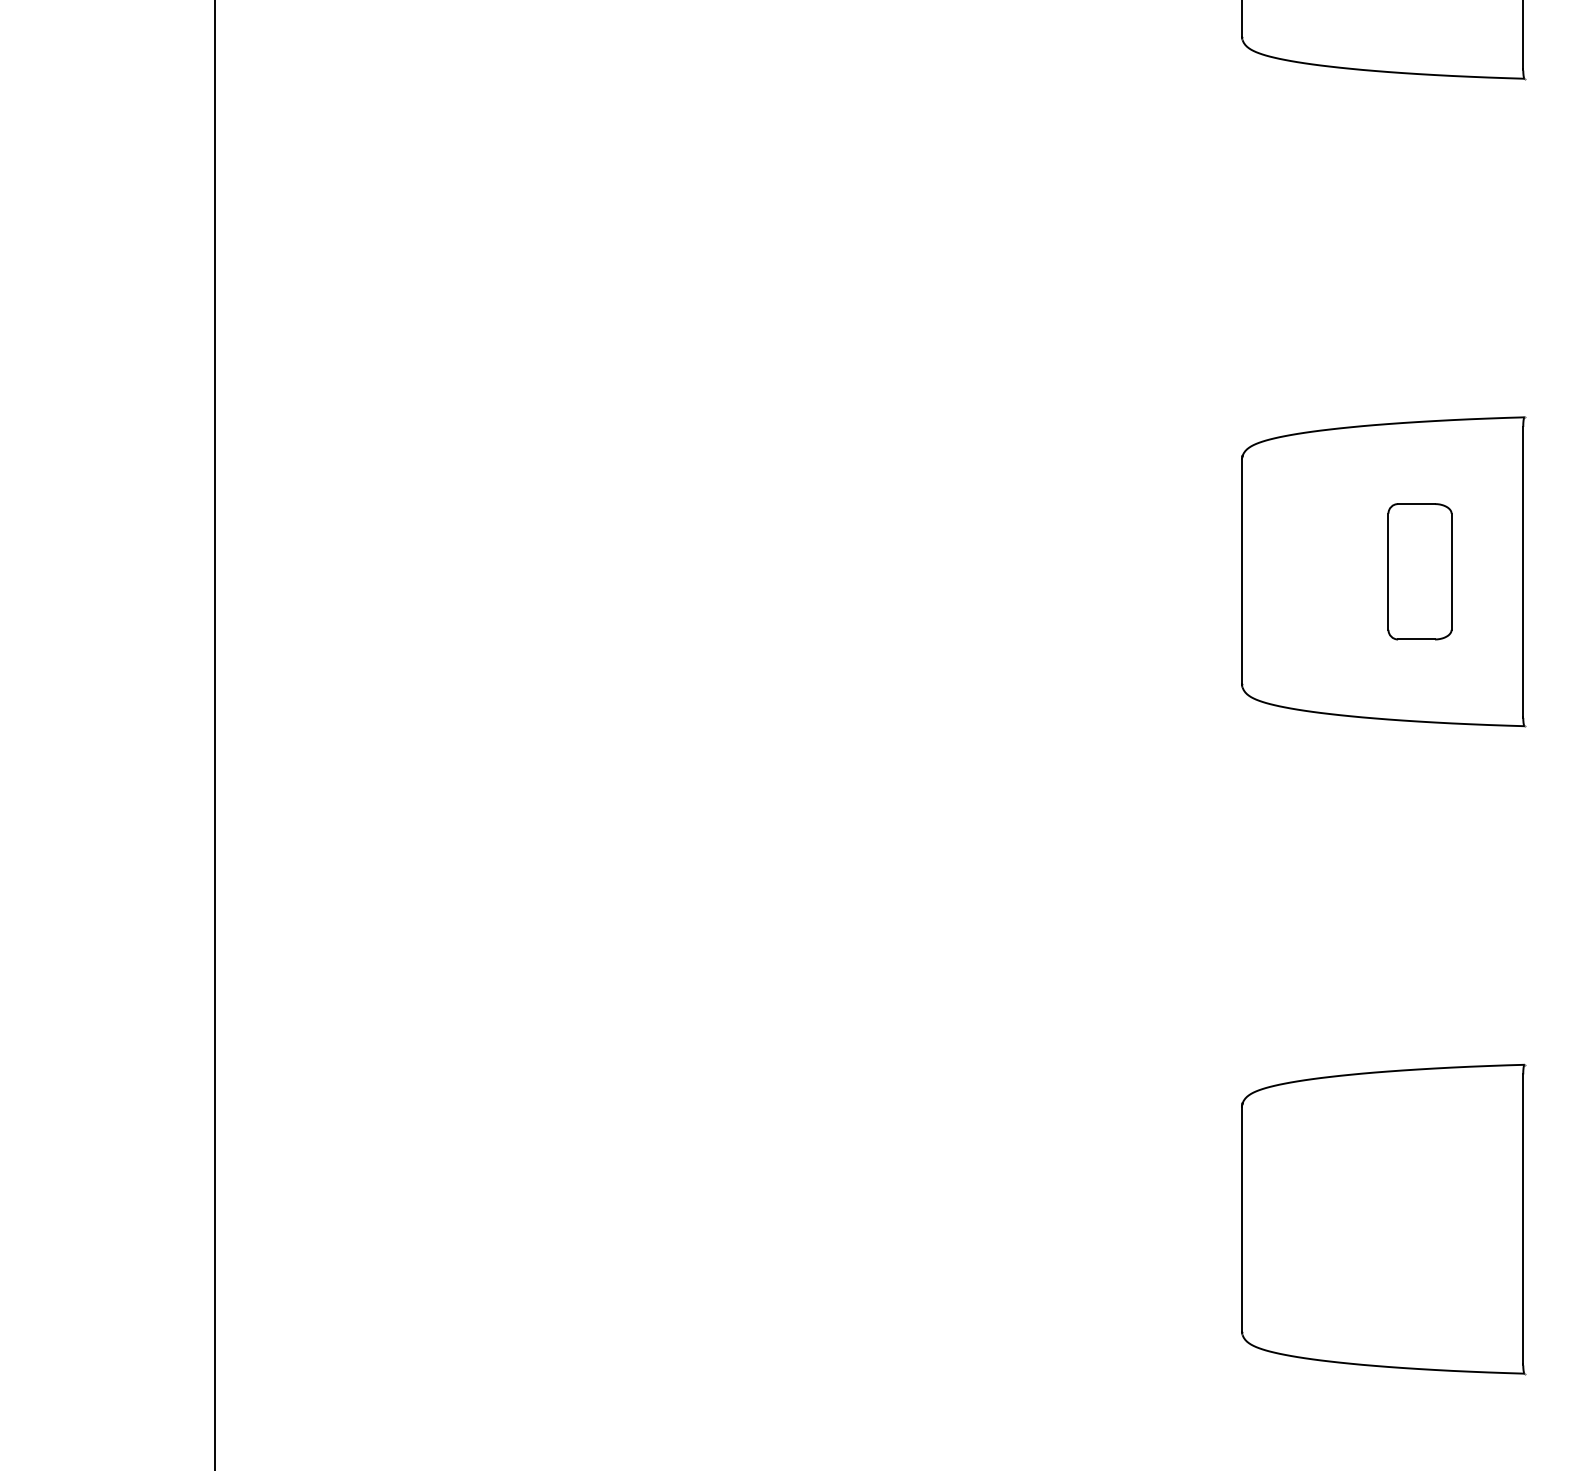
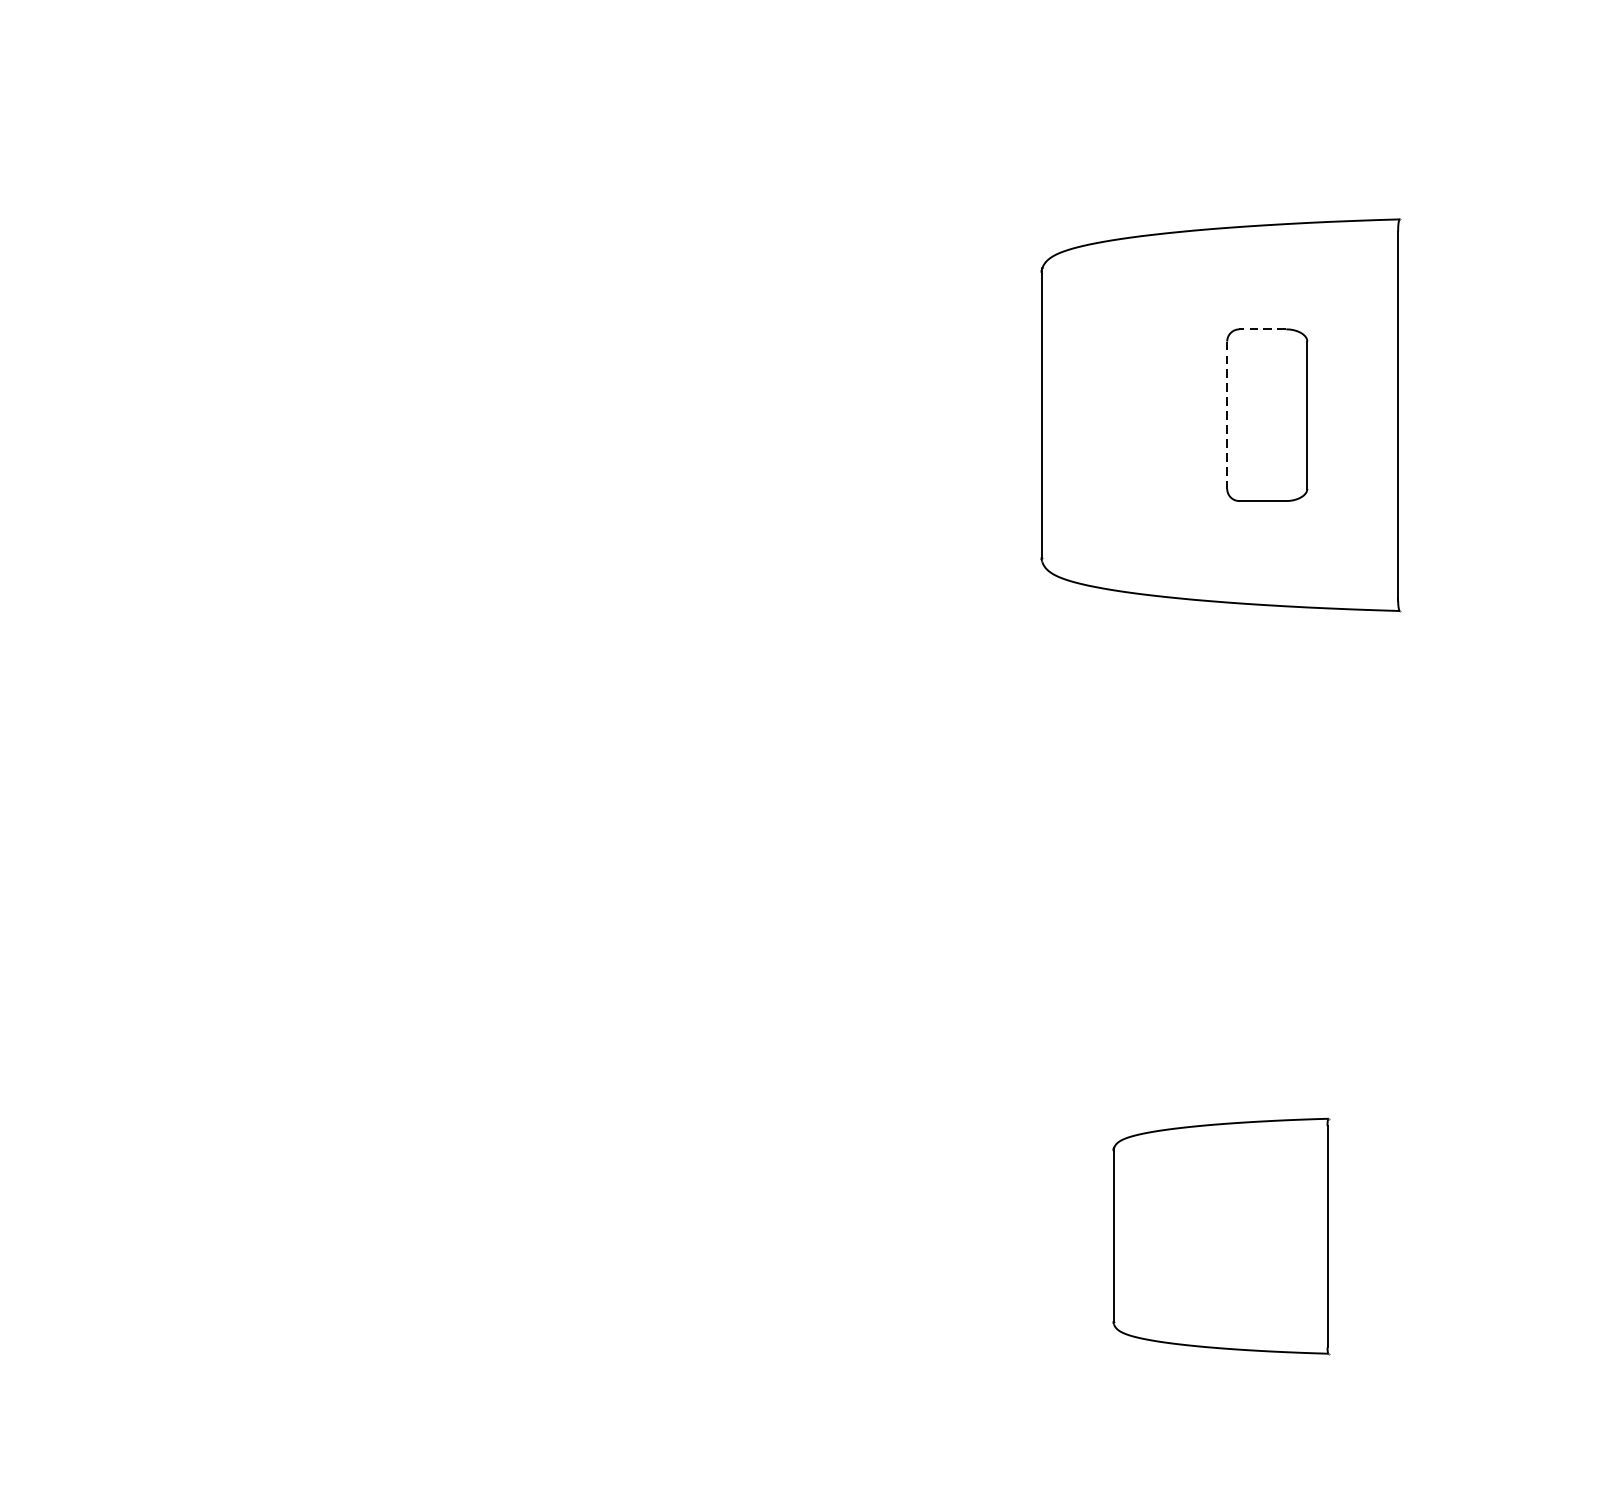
line: (1416, 504) -> (1262, 329), solid -> dashed
line: (1388, 572) -> (1227, 416), solid -> dashed
part: (1383, 1219) -> (1220, 1236), size x0.6

